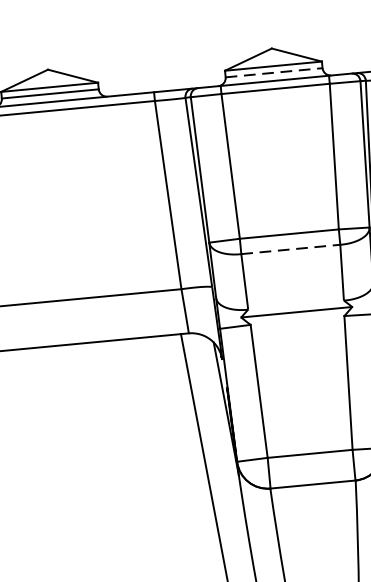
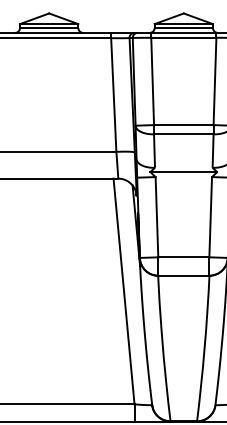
line: (275, 73) -> (184, 28), dashed -> solid
line: (290, 249) -> (183, 134), dashed -> solid

